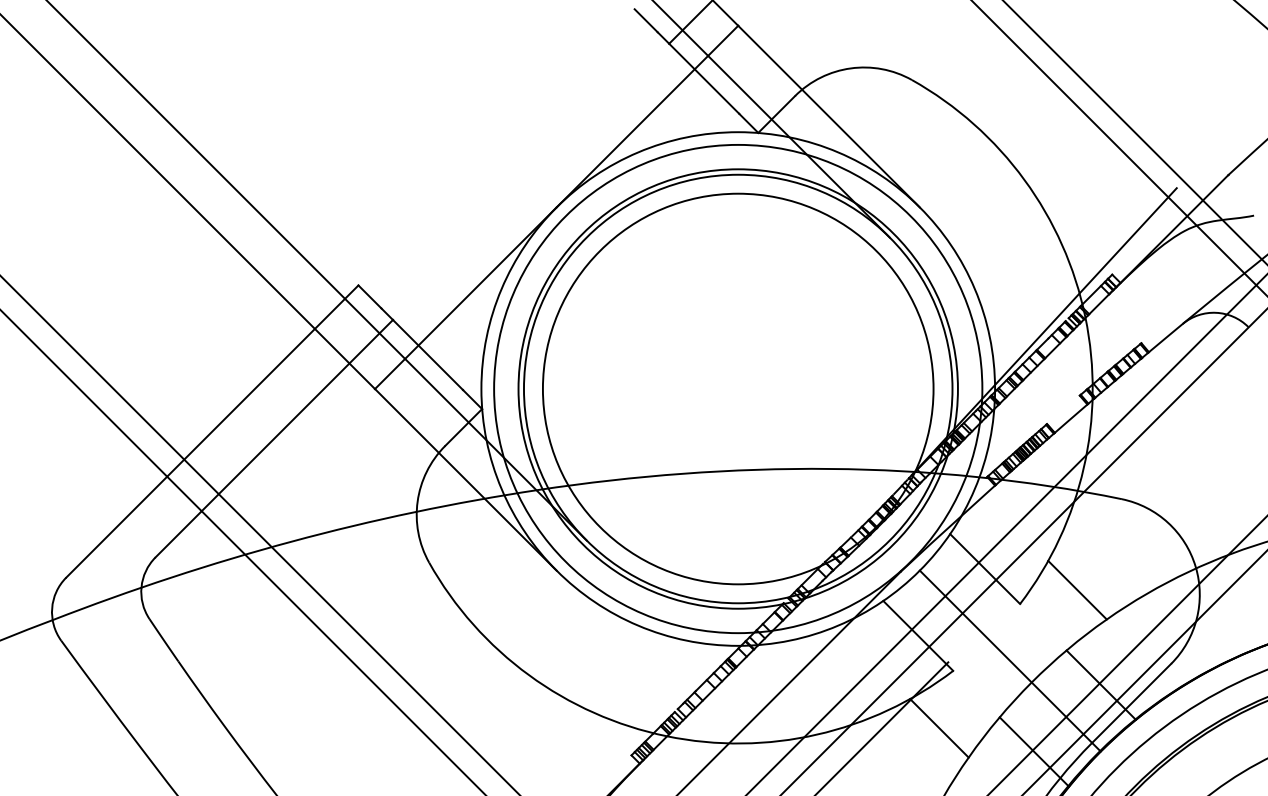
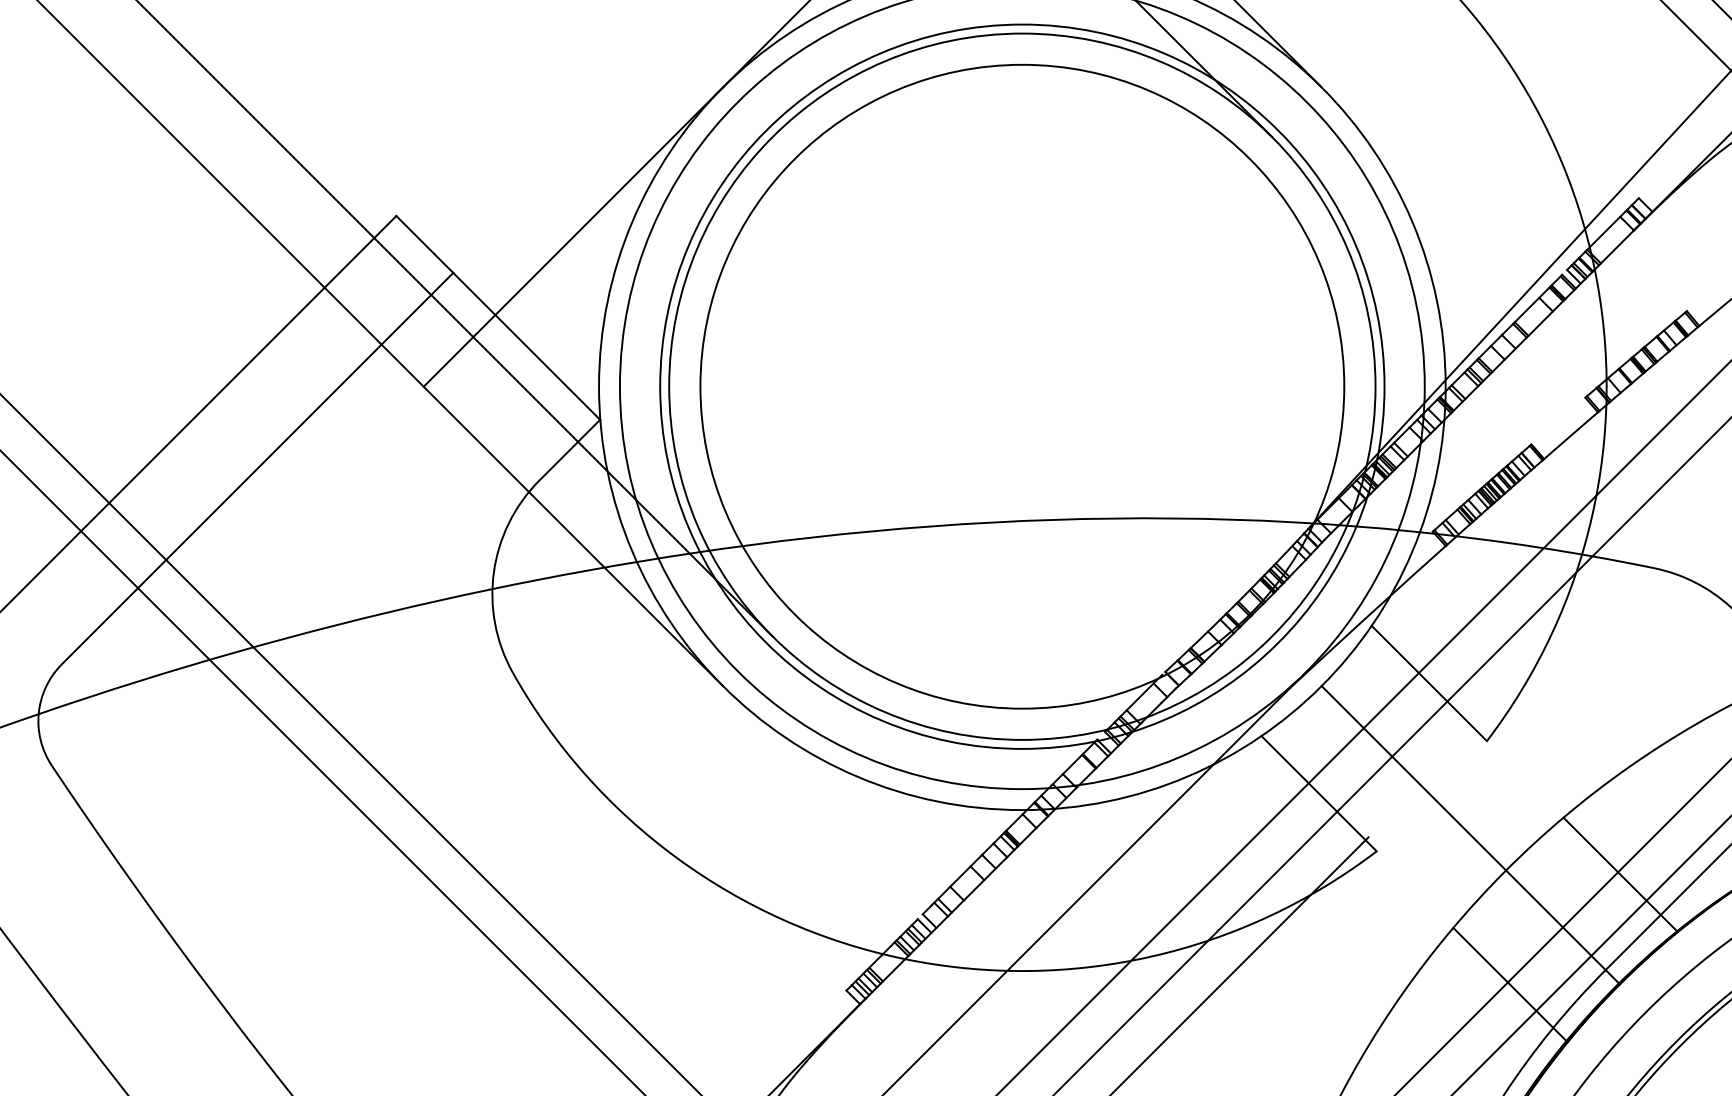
line: (1077, 589) -> (1581, 717), removed
line: (939, 728) -> (1354, 946), removed

